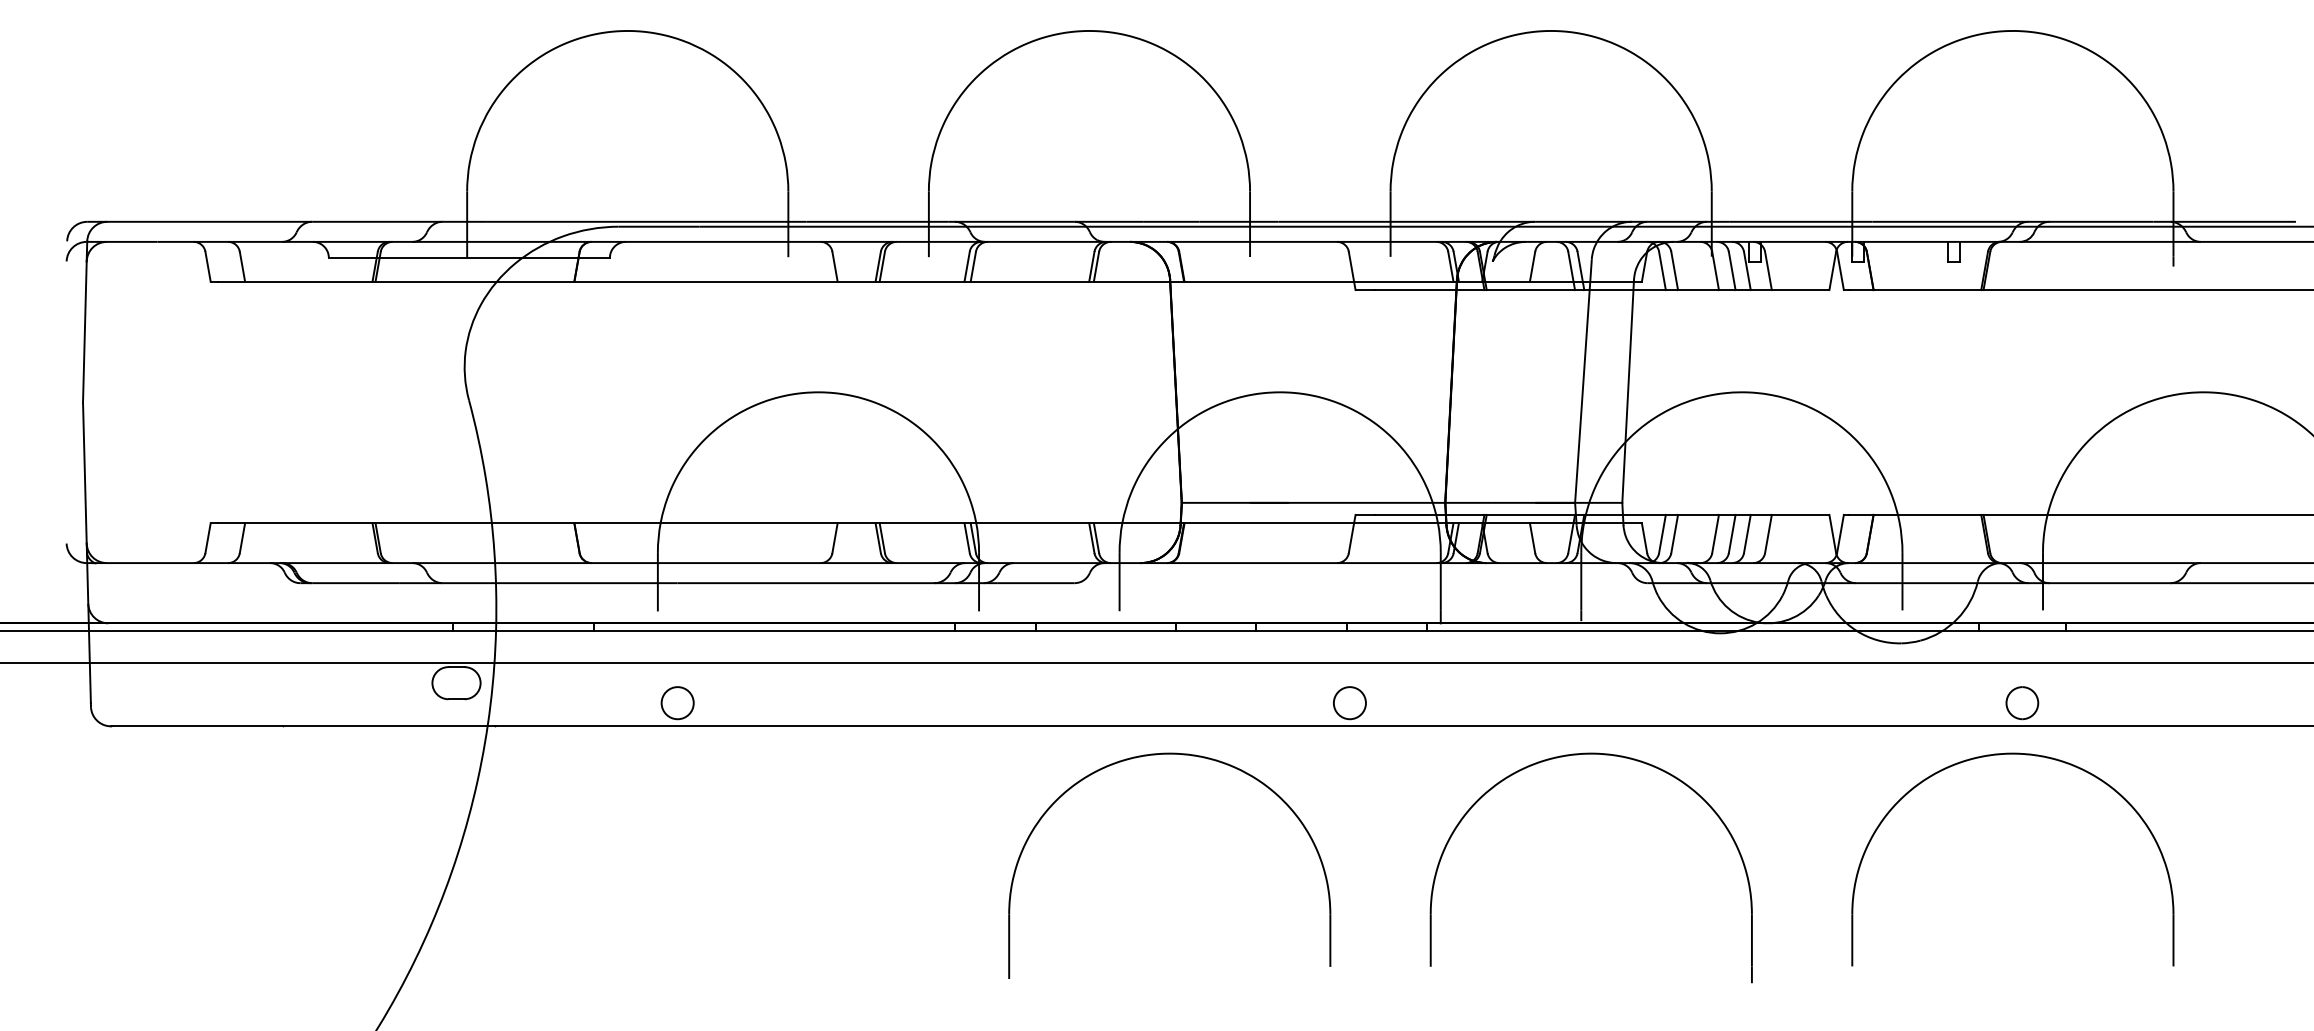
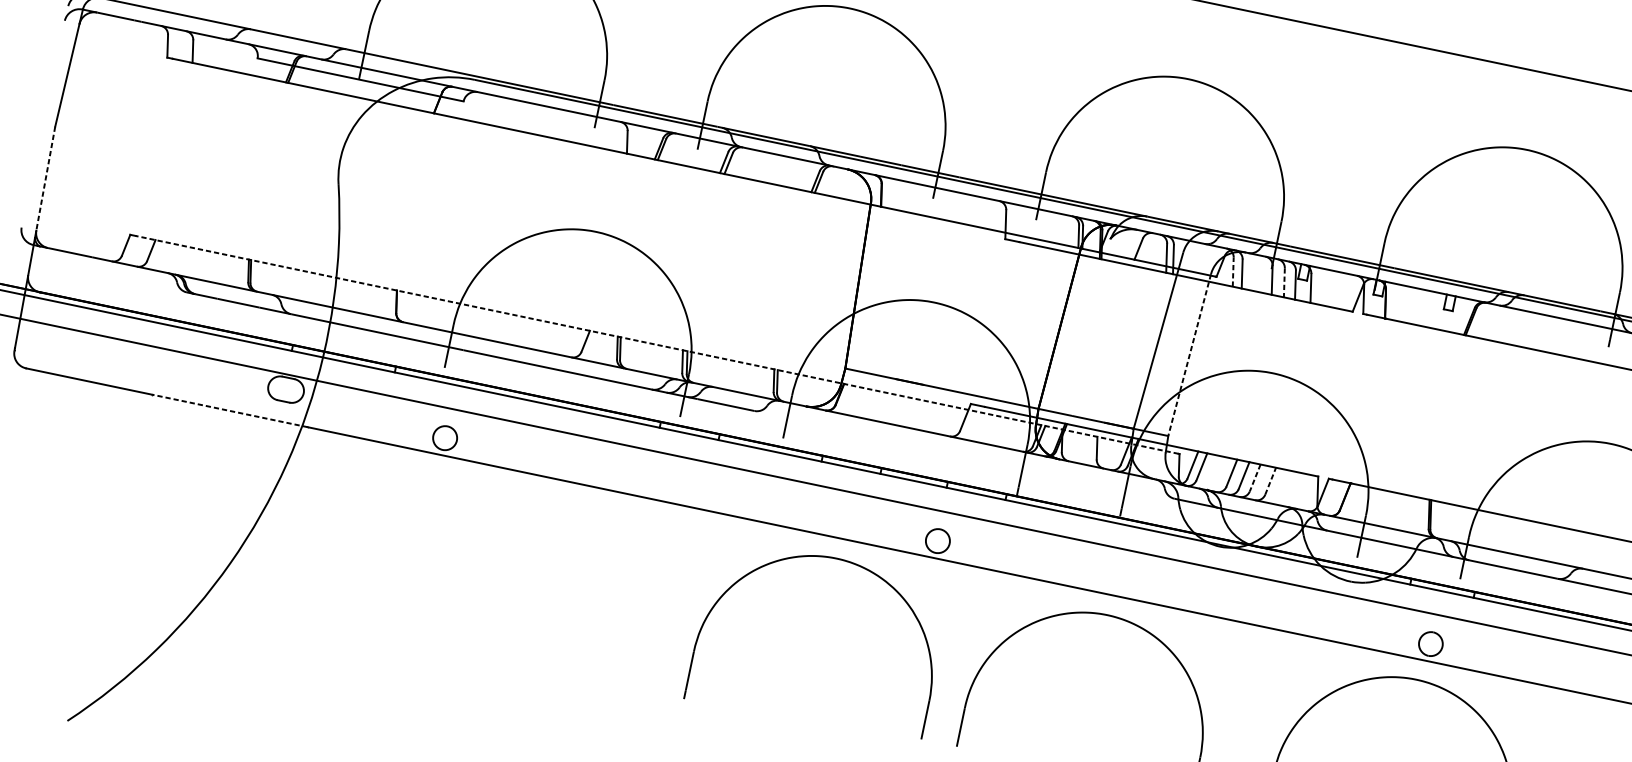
line: (1662, 270) -> (1233, 271), solid -> dashed
line: (1732, 271) -> (1284, 283), solid -> dashed
line: (1628, 391) -> (1189, 355), solid -> dashed
line: (84, 473) -> (45, 178), solid -> dashed
line: (928, 523) -> (656, 344), solid -> dashed
line: (1768, 533) -> (1270, 480), solid -> dashed
line: (1747, 534) -> (1255, 478), solid -> dashed
line: (389, 726) -> (230, 411), solid -> dashed
part: (1156, 755) -> (826, 557), moved

